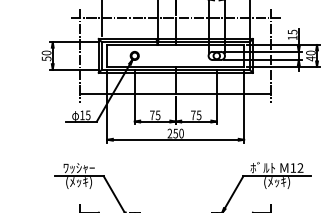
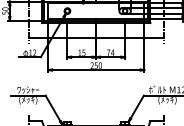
text: (88, 115) -> (34, 52), 15 -> 12
text: (152, 115) -> (79, 52), 75 -> 15
text: (198, 115) -> (112, 52), 75 -> 74

